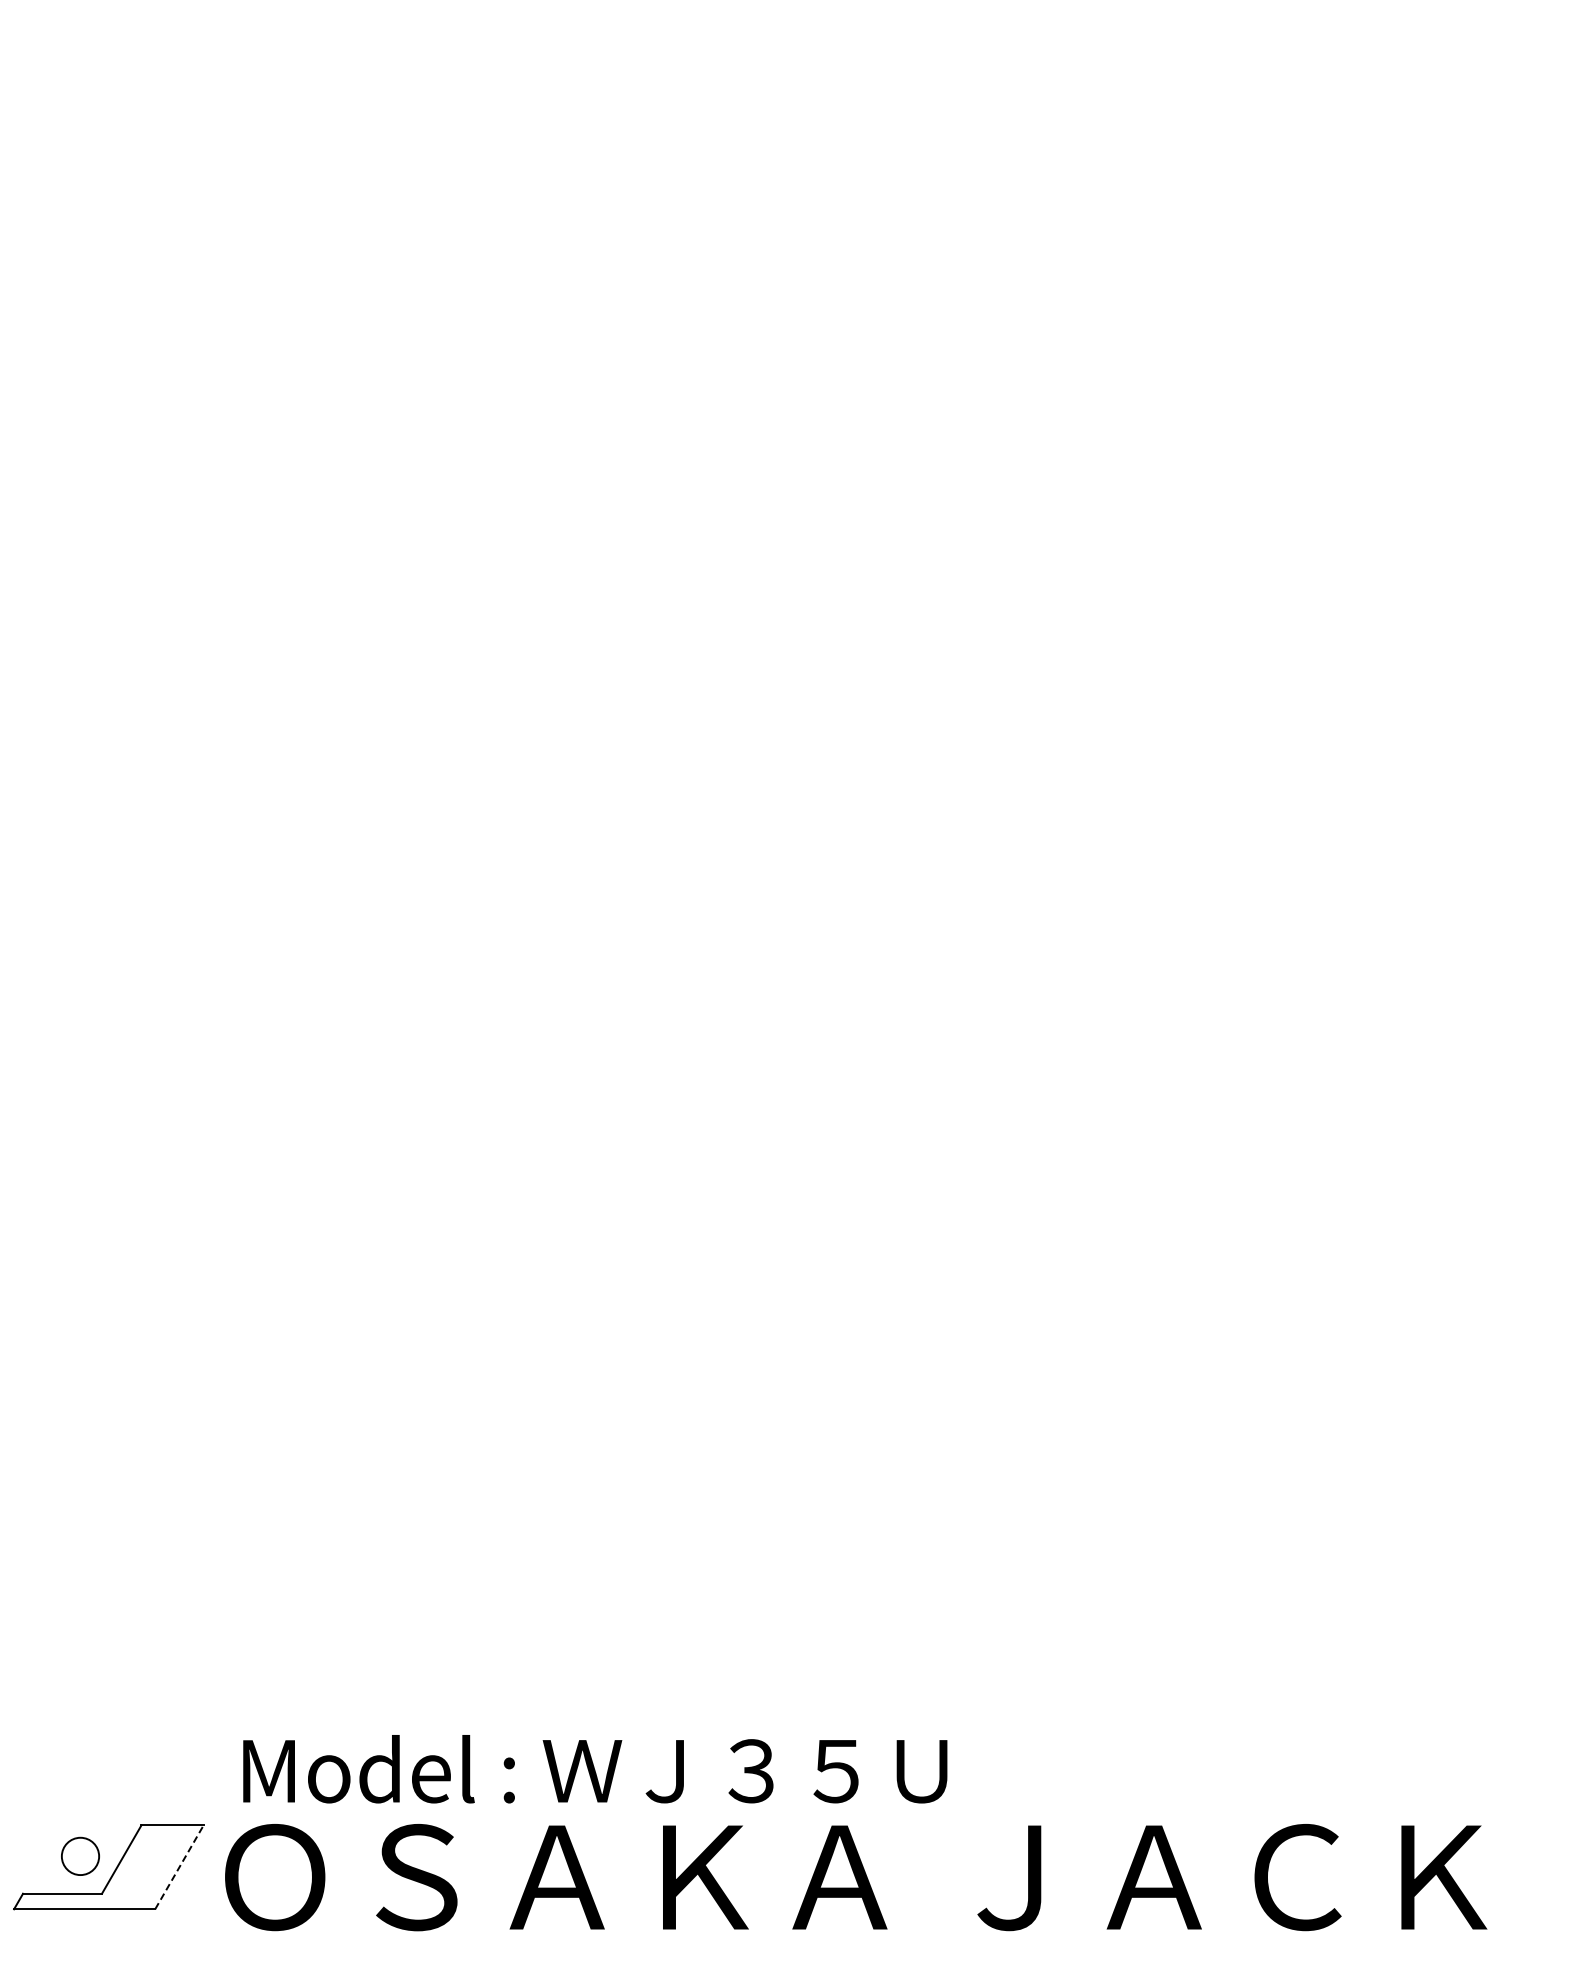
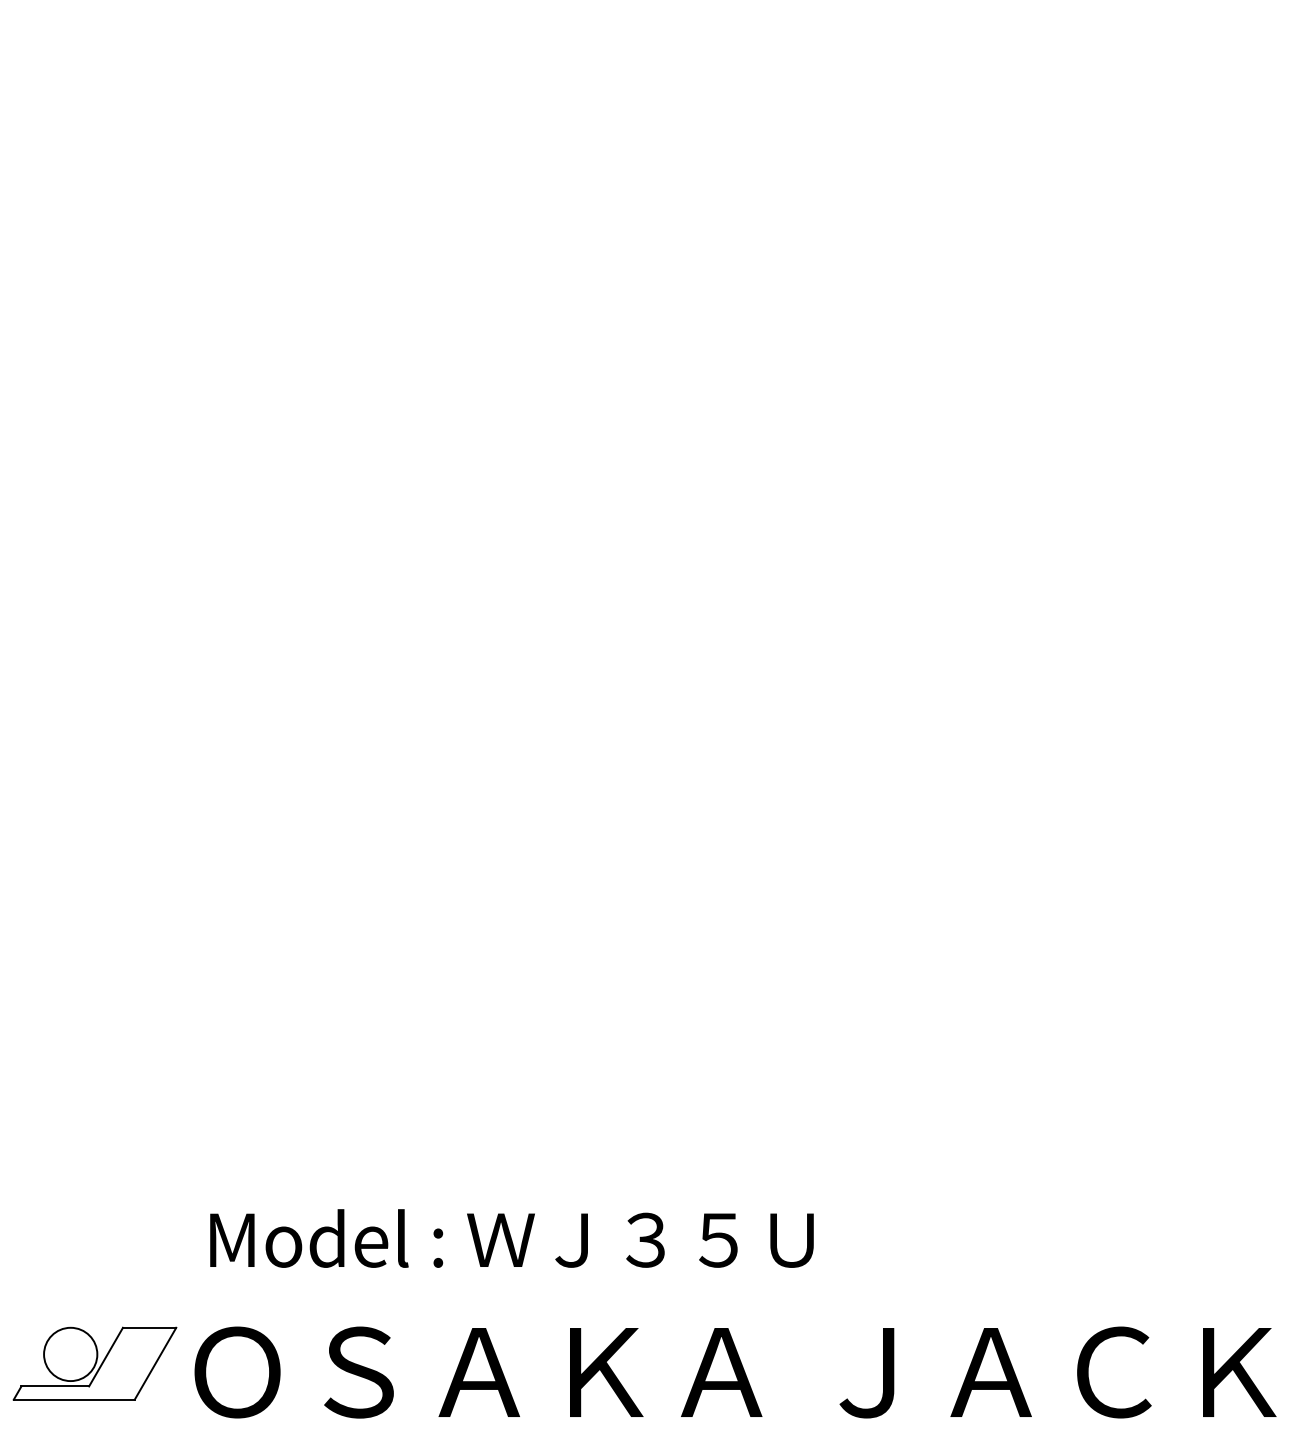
text: (595, 1769) -> (512, 1238), moved
circle: (80, 1856) -> (70, 1354), size x1.67
line: (179, 1866) -> (155, 1363), dashed -> solid

